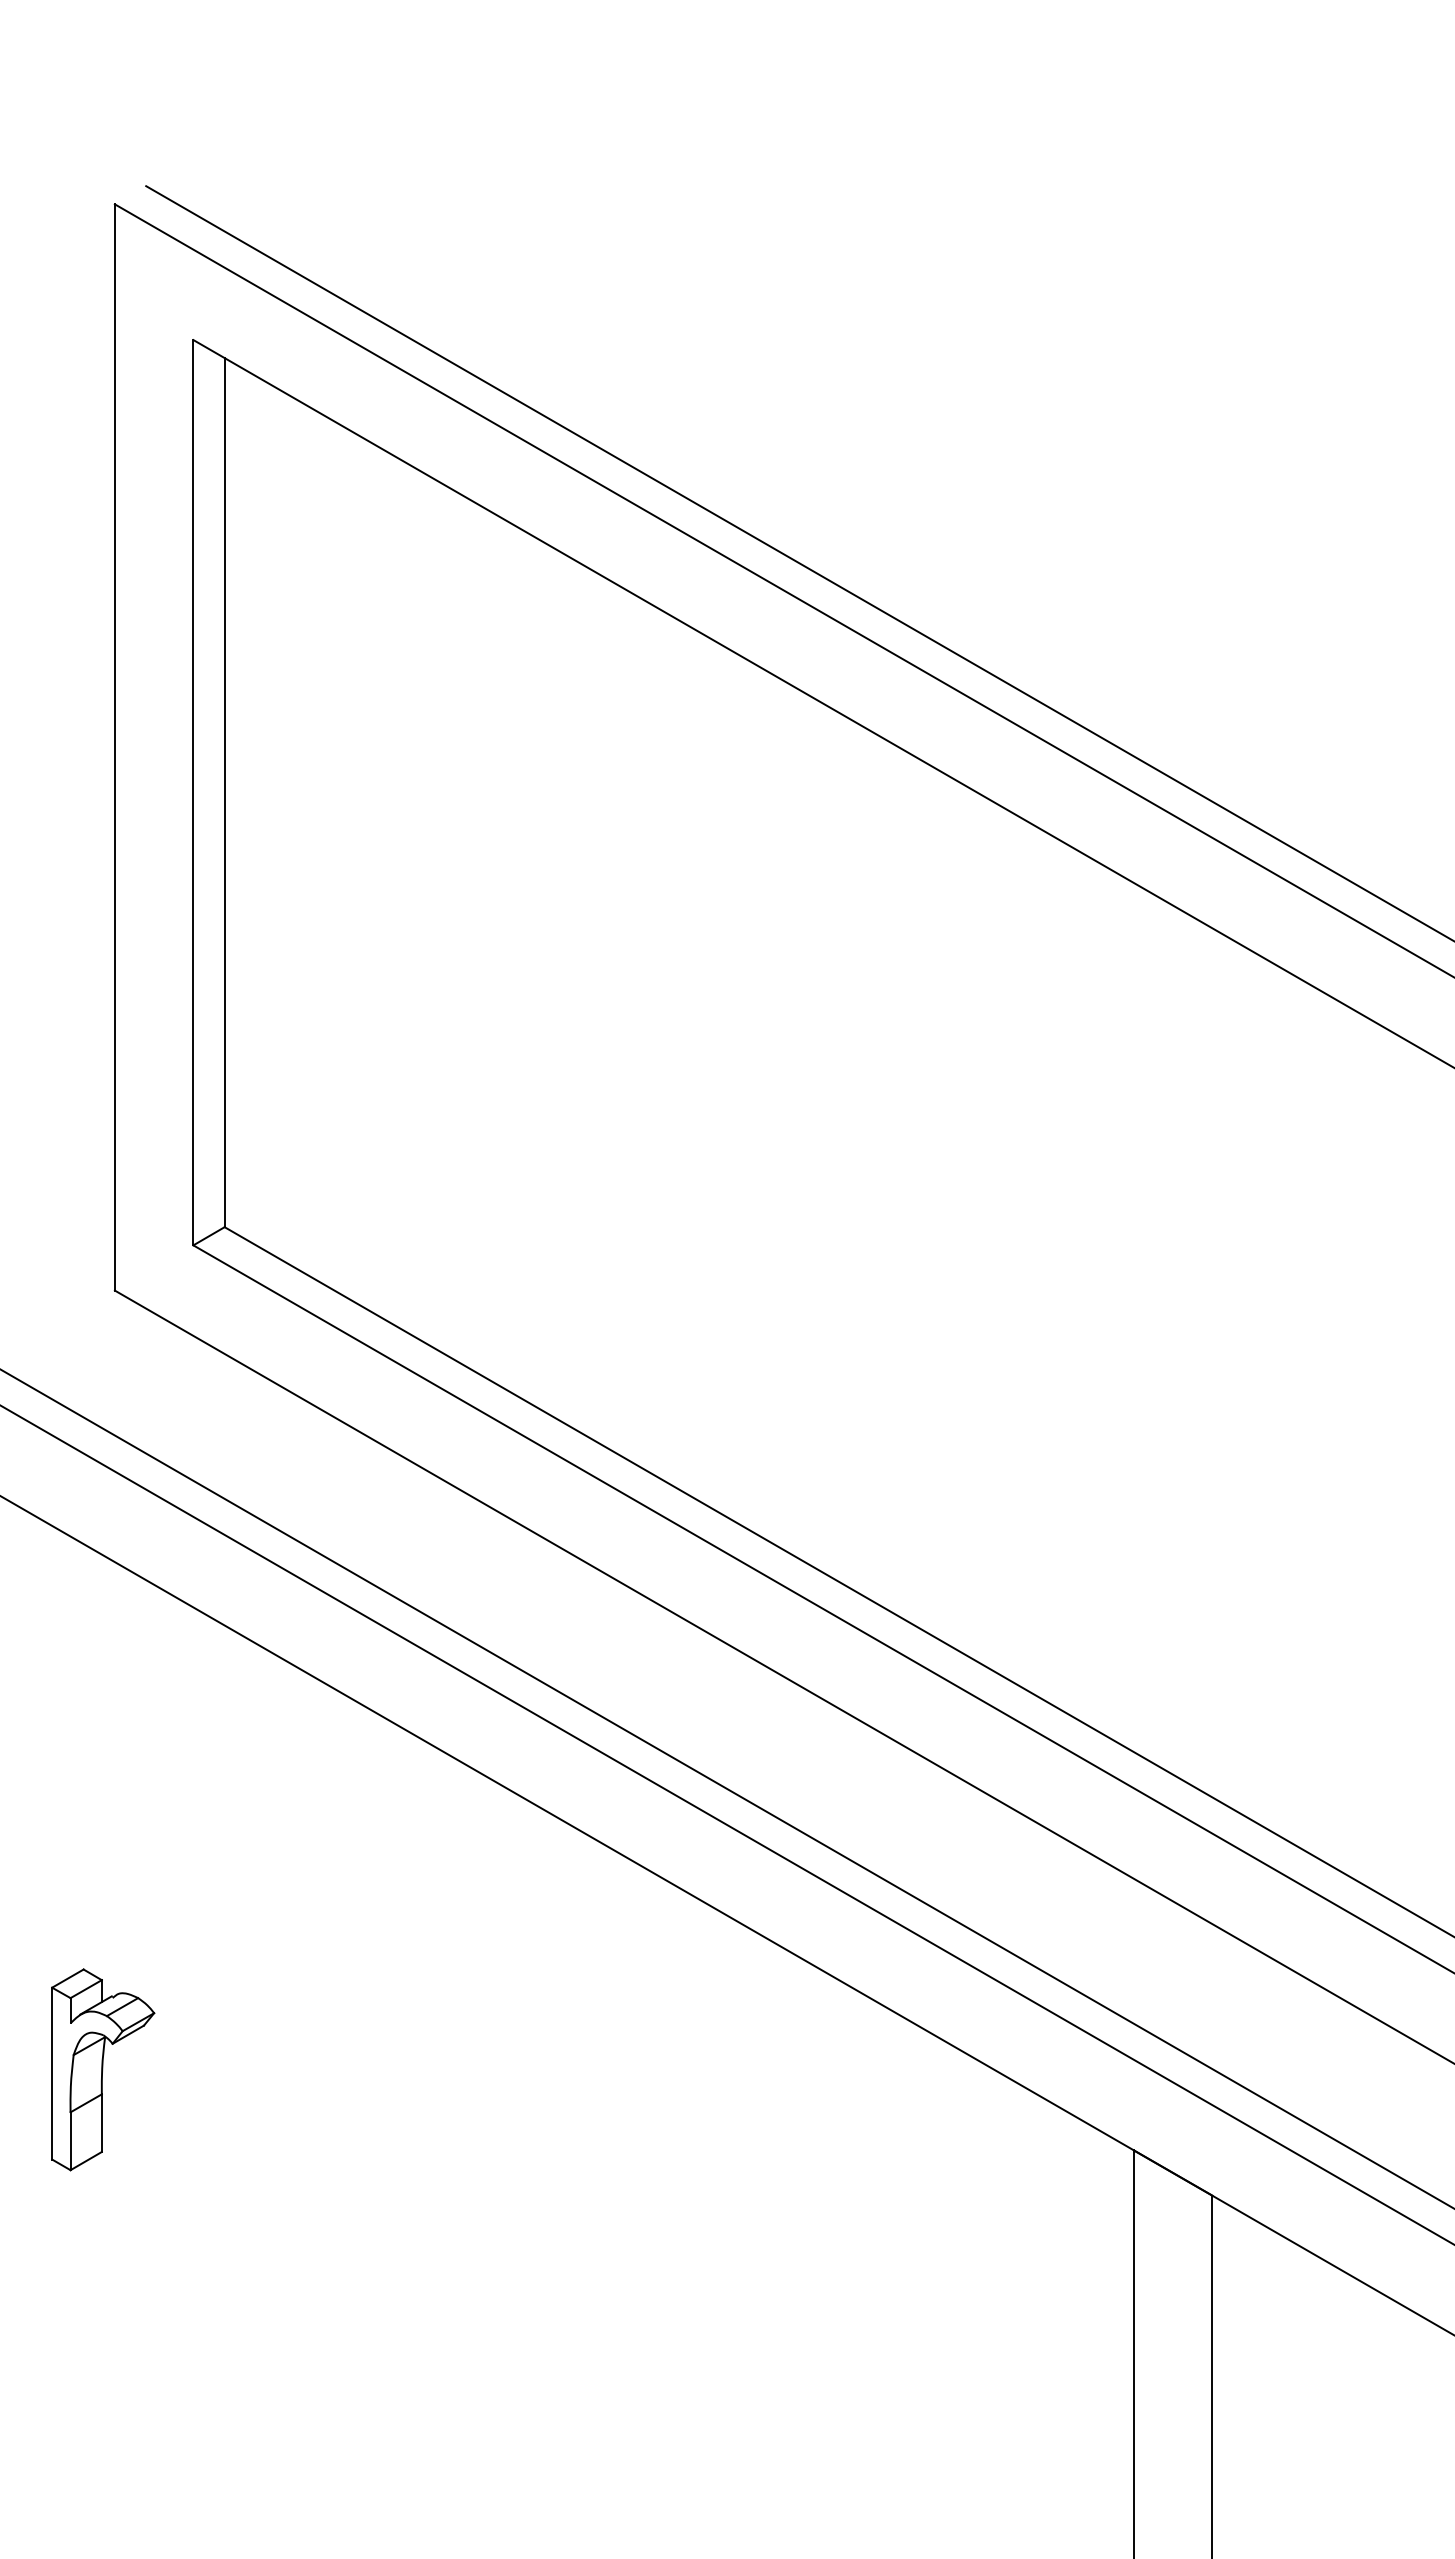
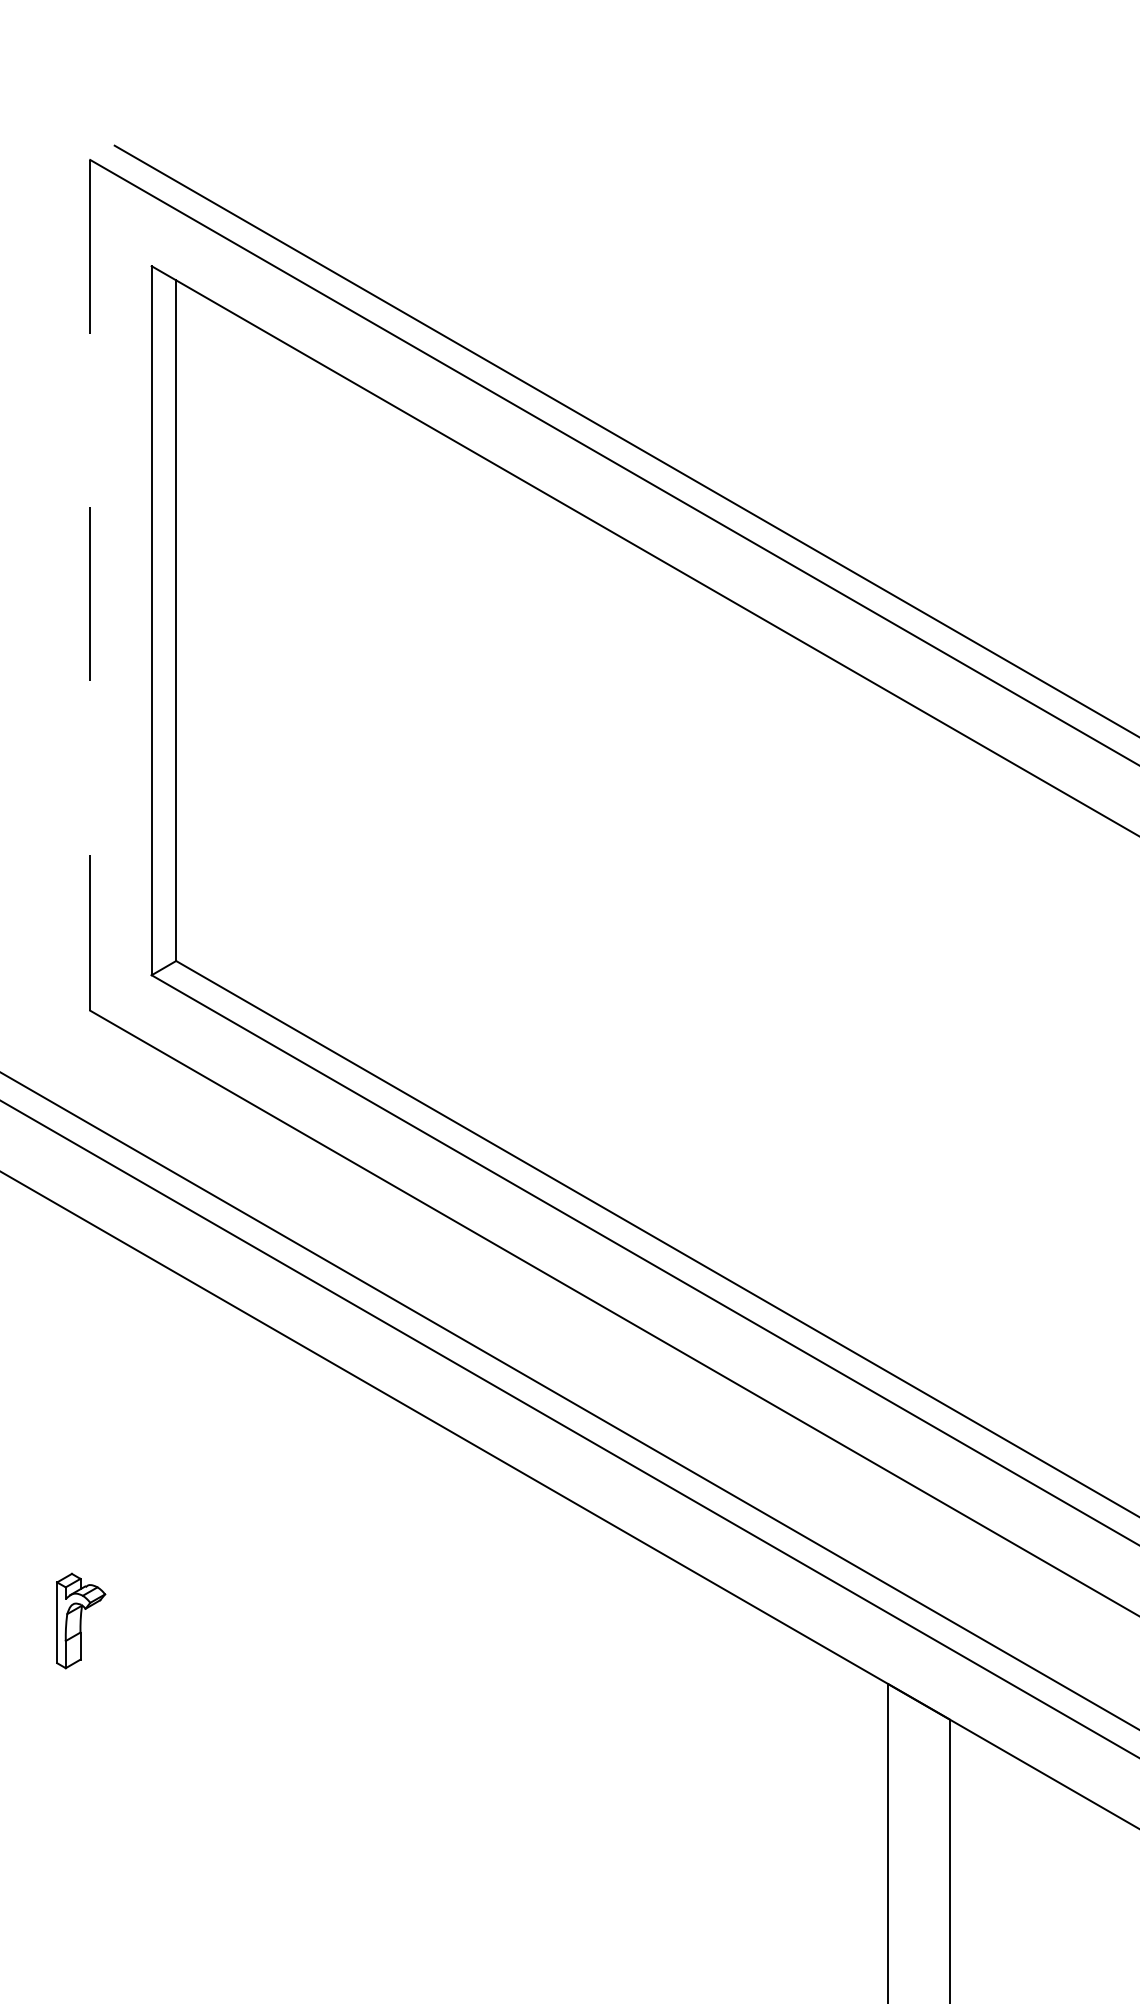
line: (114, 747) -> (89, 585), solid -> dashed
part: (103, 2069) -> (81, 1620), size x0.6

